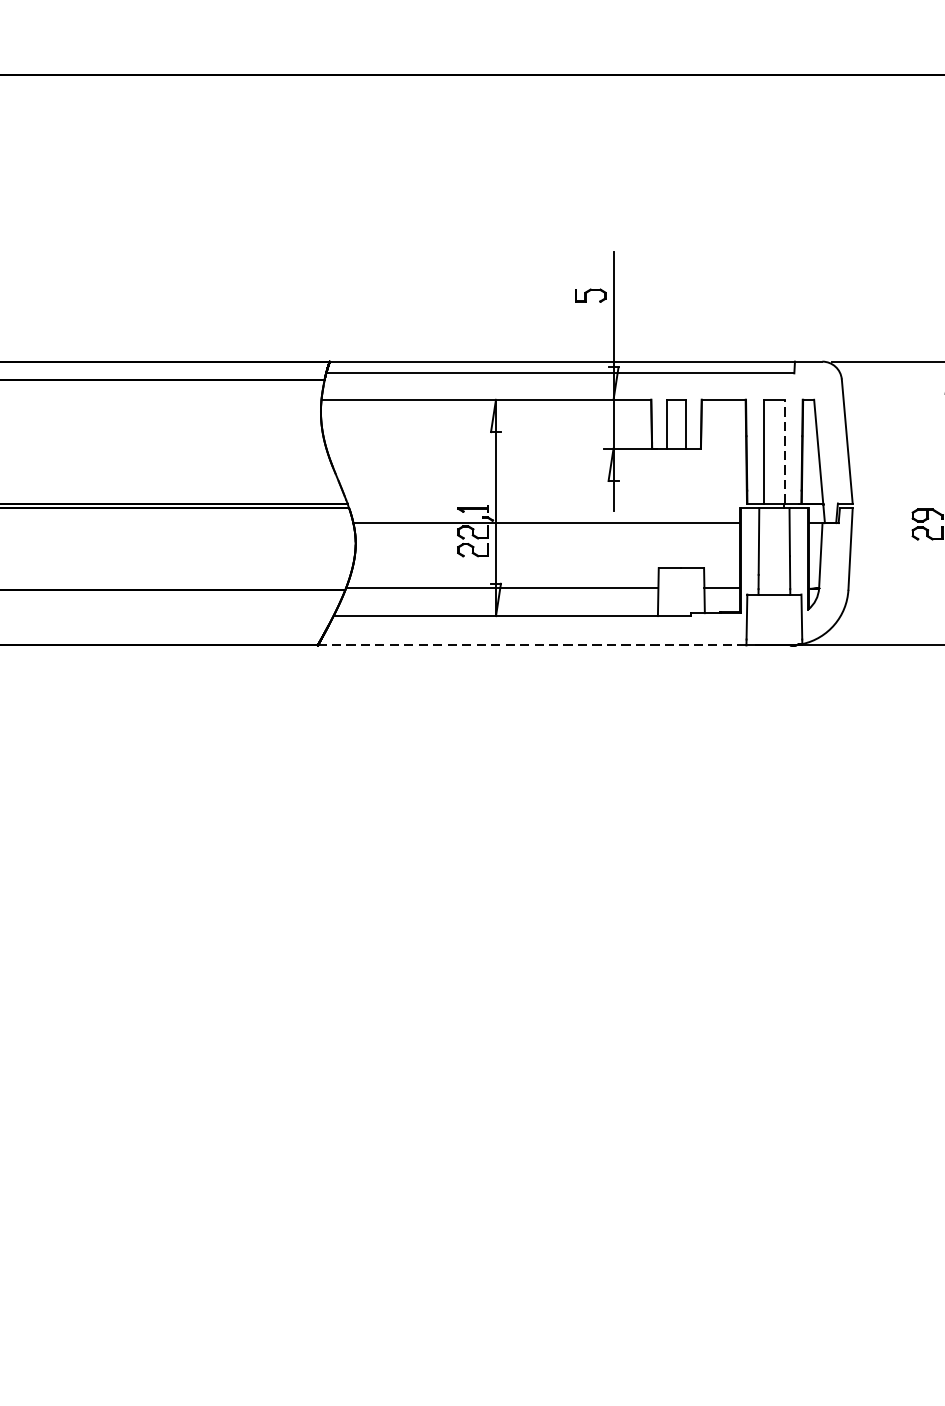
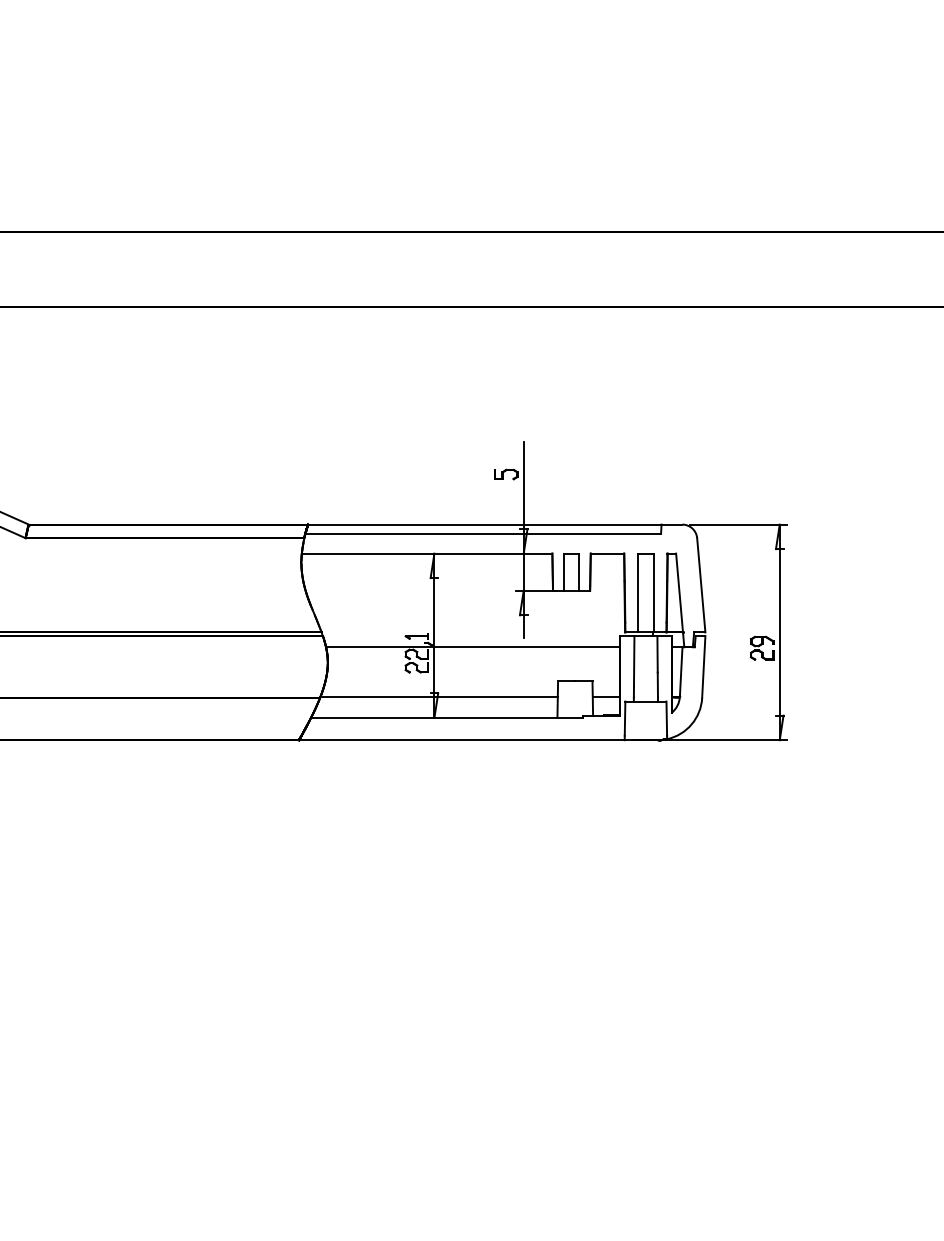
line: (785, 450) -> (654, 592), dashed -> solid
line: (531, 645) -> (461, 740), dashed -> solid

